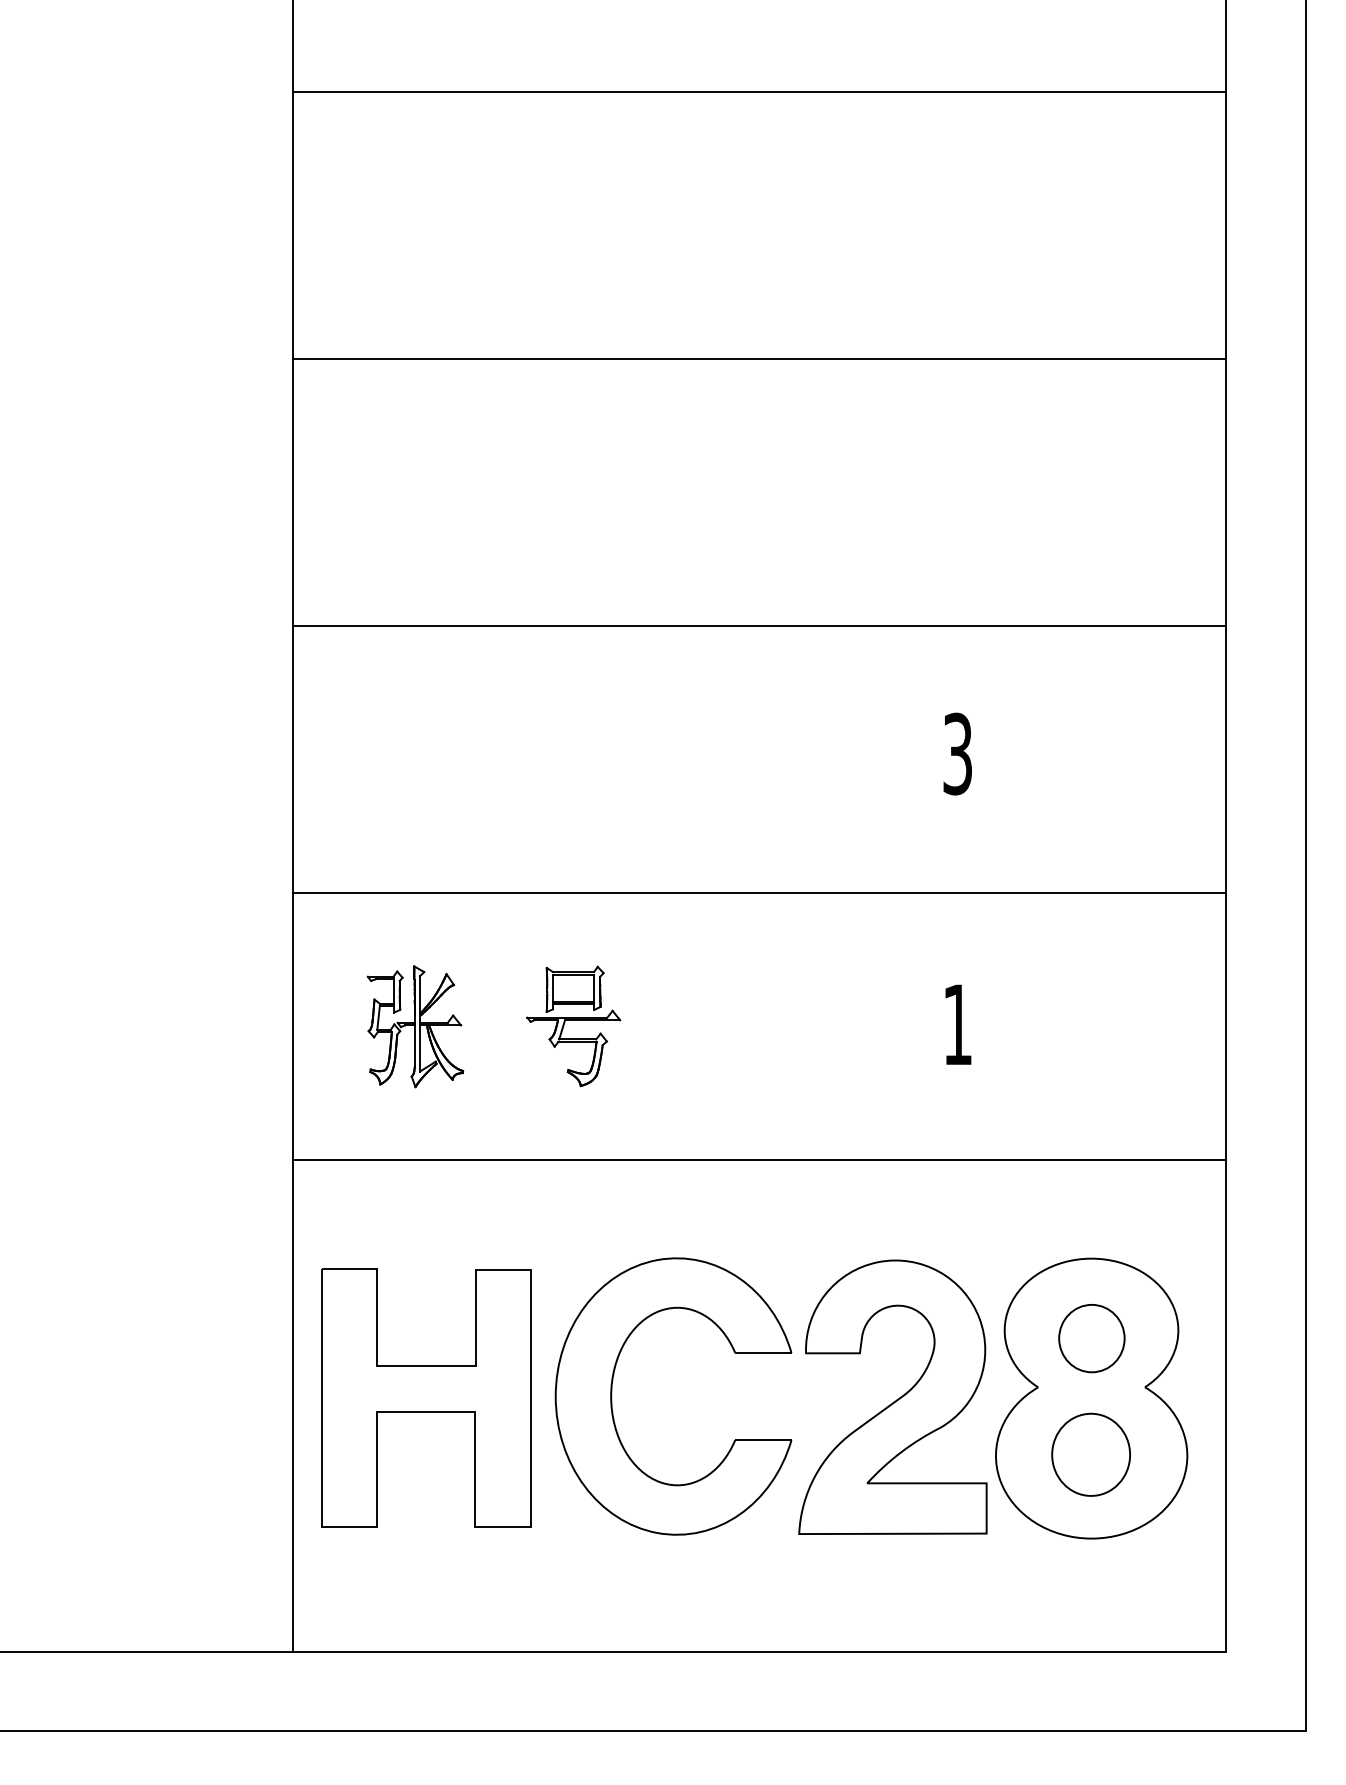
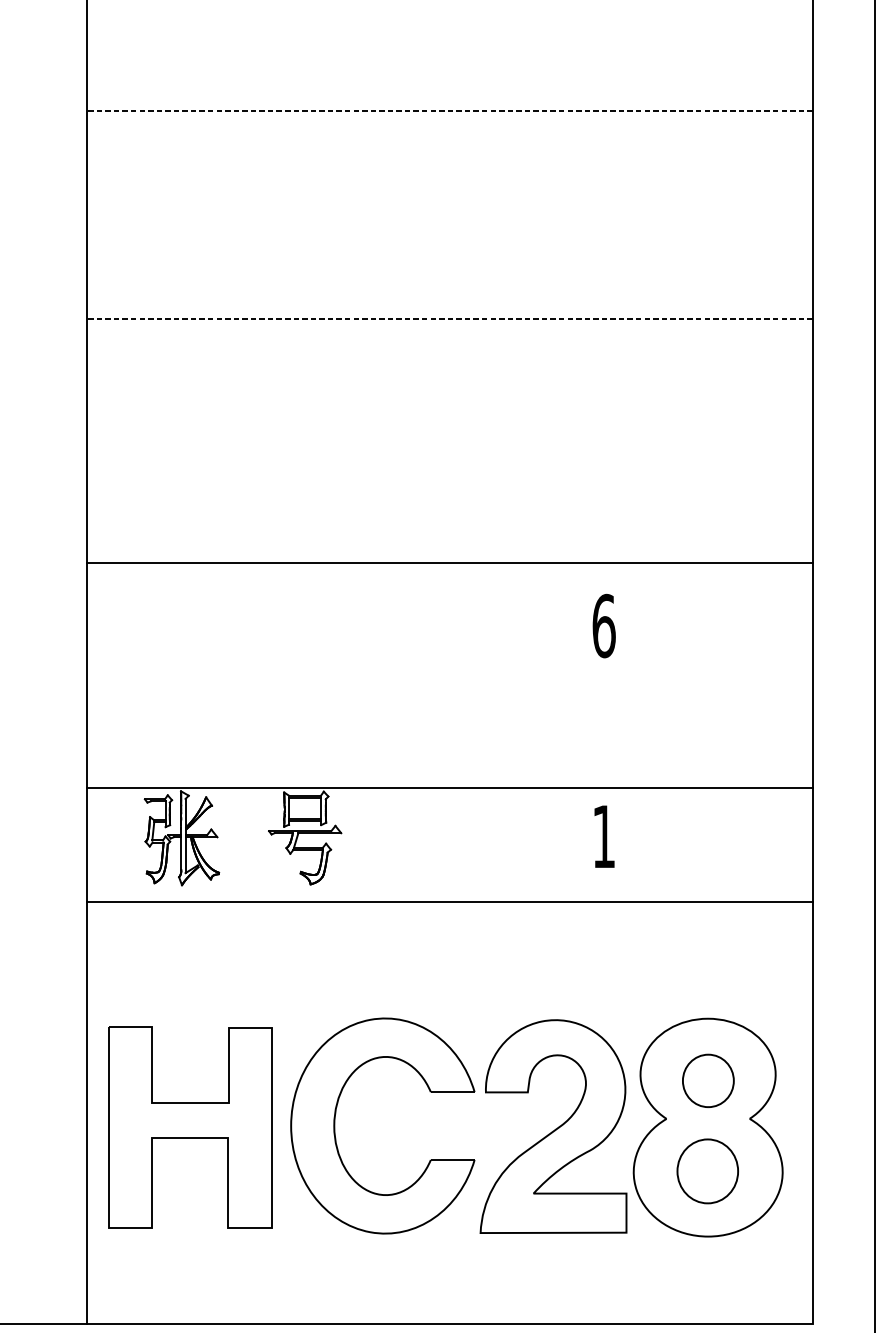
line: (759, 91) -> (449, 110), solid -> dashed
line: (759, 358) -> (449, 318), solid -> dashed
line: (759, 626) -> (449, 563), moved
text: (957, 753) -> (603, 625), 3 -> 6
line: (759, 893) -> (449, 788), moved
line: (759, 1160) -> (449, 901), moved

